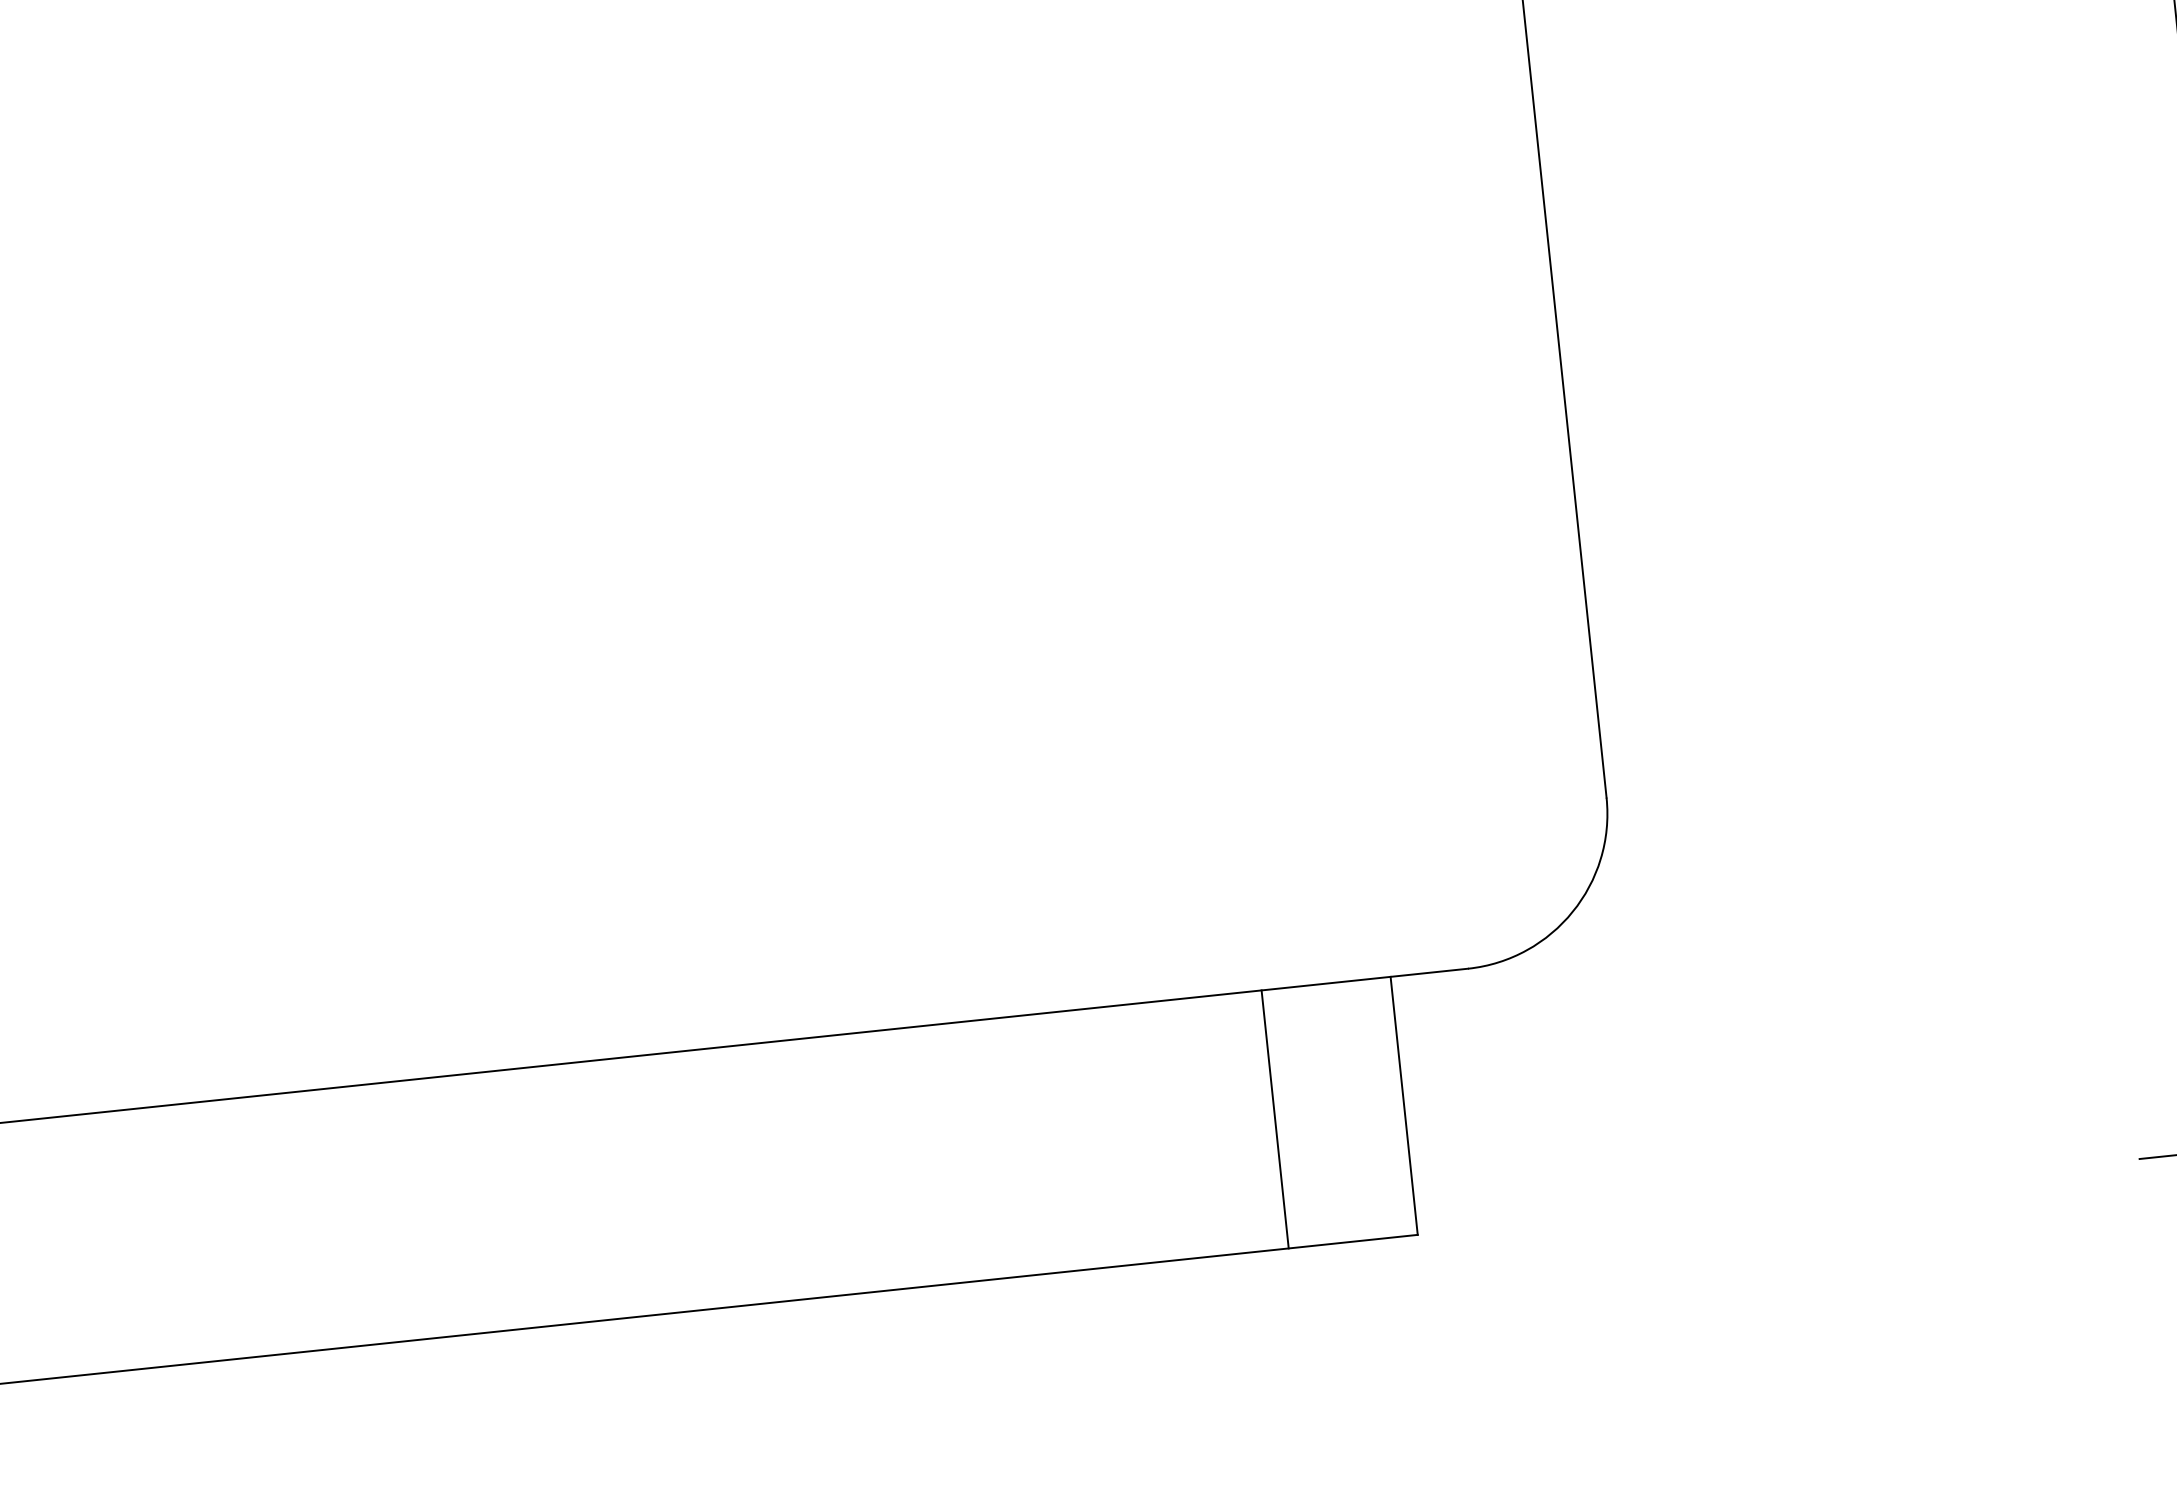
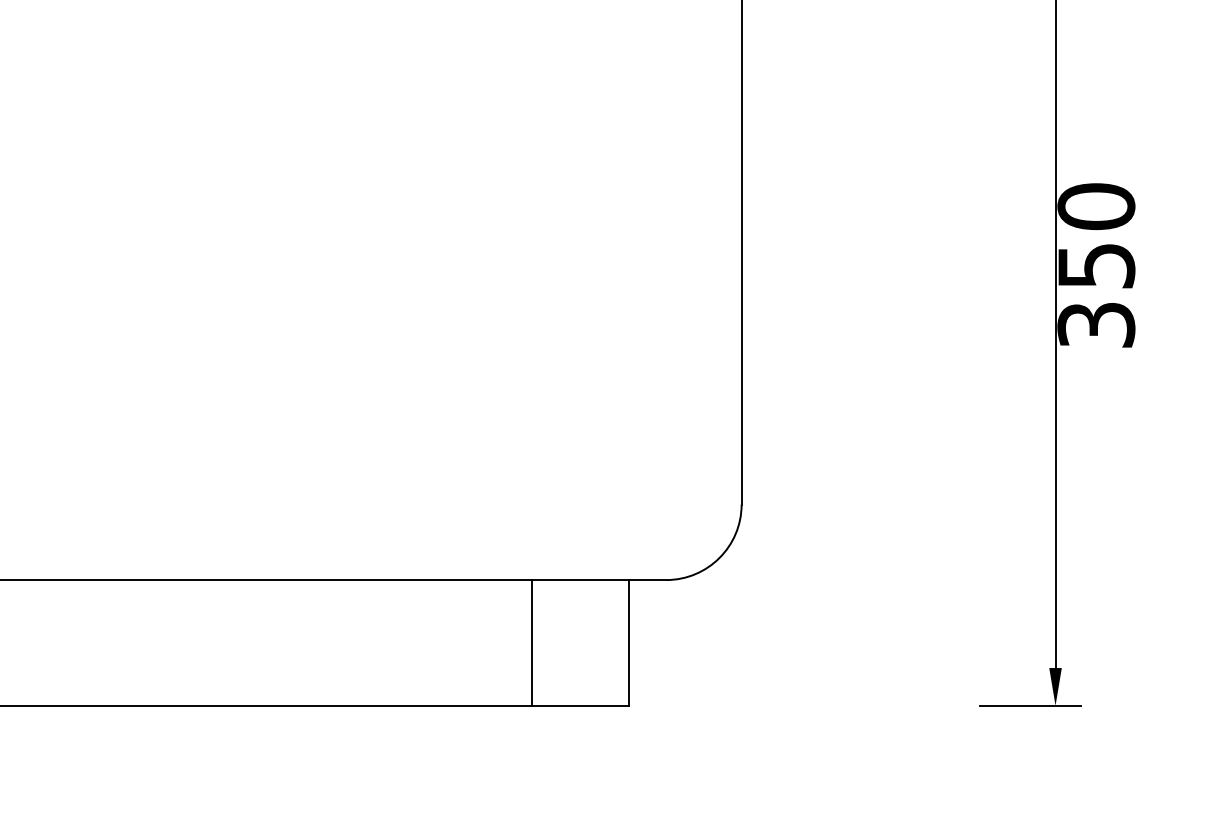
line: (1274, 1118) -> (531, 642), moved

